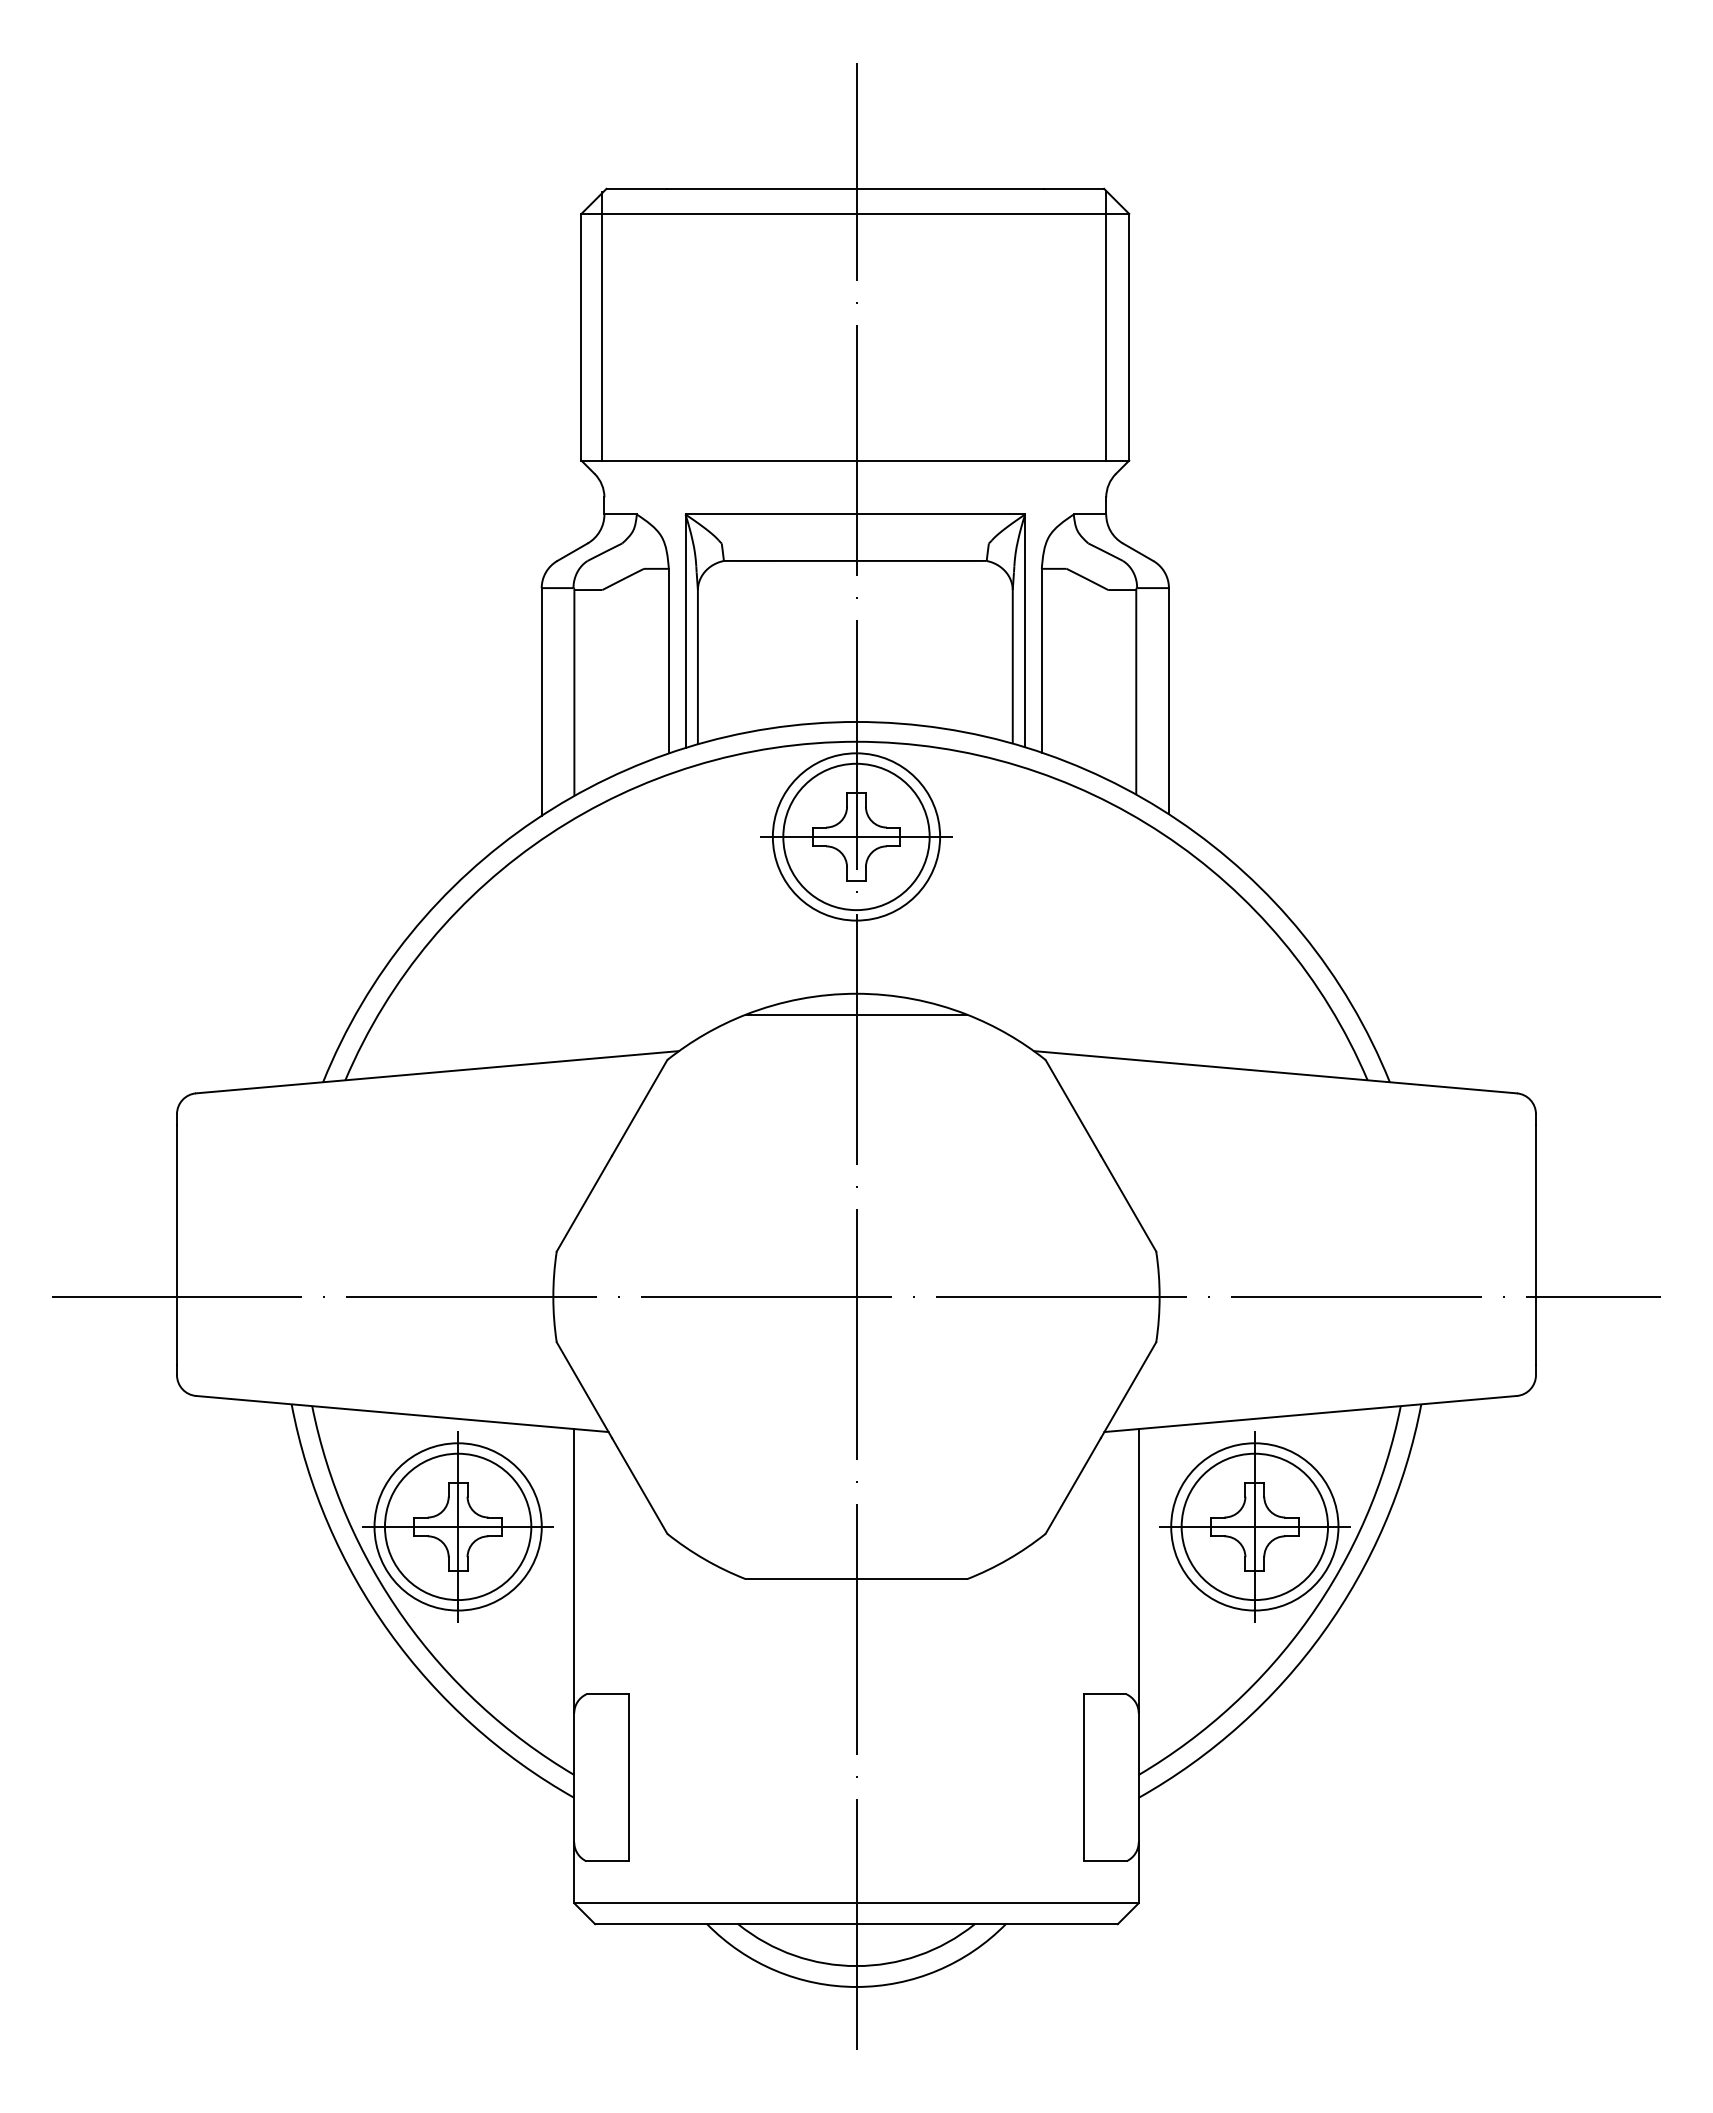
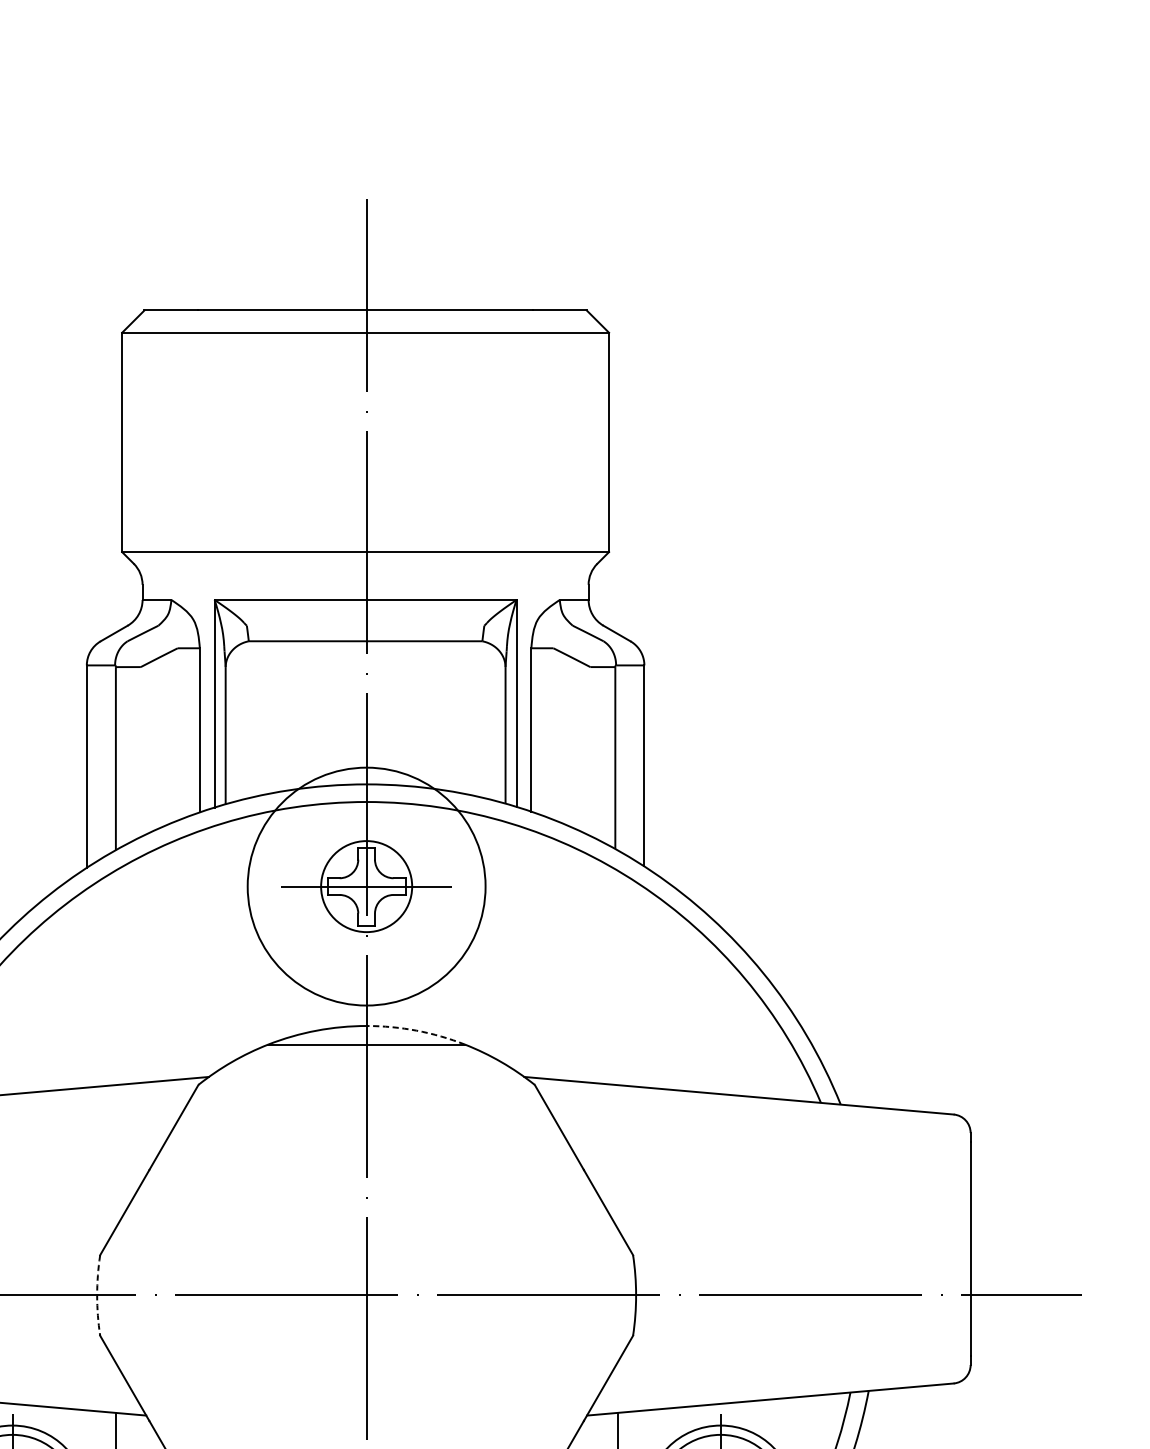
line: (602, 326) -> (140, 432), removed
line: (1106, 326) -> (588, 432), removed
circle: (856, 836) -> (366, 886), size x0.7
circle: (856, 836) -> (366, 886), size x1.6
arc: (912, 999) -> (416, 1031), solid -> dashed
arc: (553, 1296) -> (97, 1295), solid -> dashed

